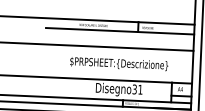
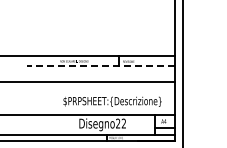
line: (119, 31) -> (100, 66), solid -> dashed
text: (119, 63) -> (112, 101), moved
text: (137, 89) -> (120, 123), Disegno31 -> Disegno22

